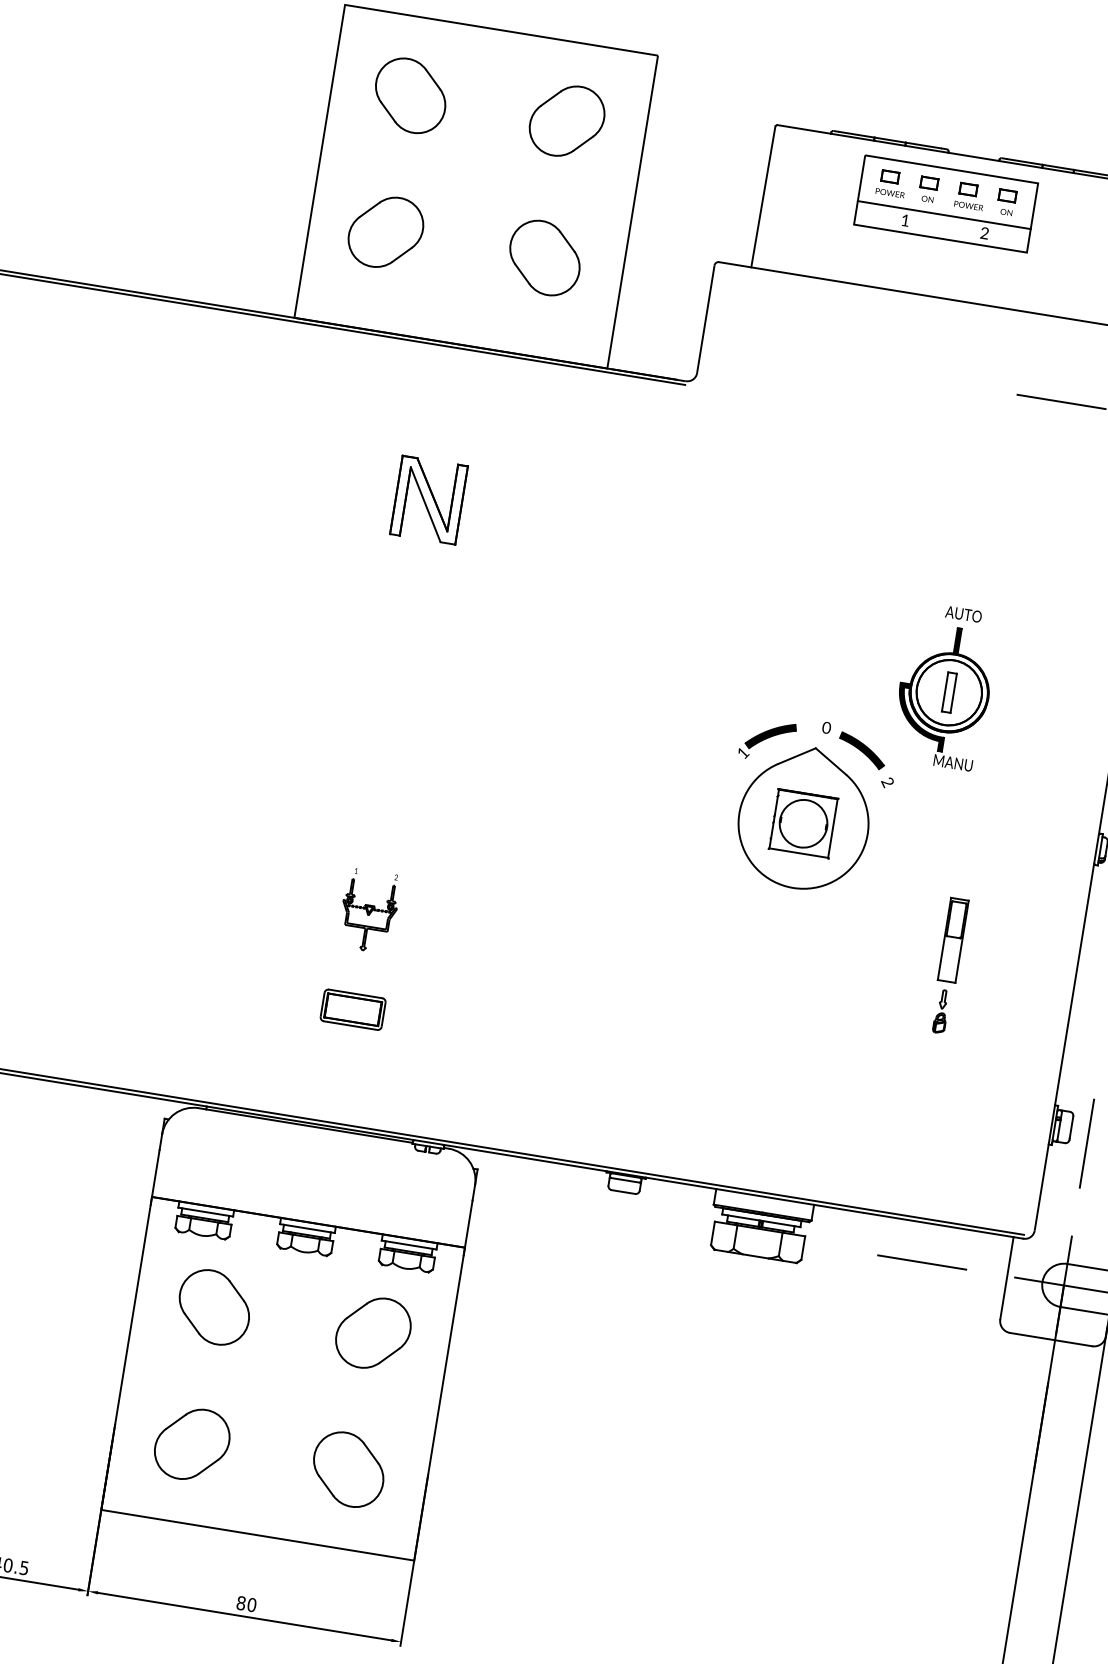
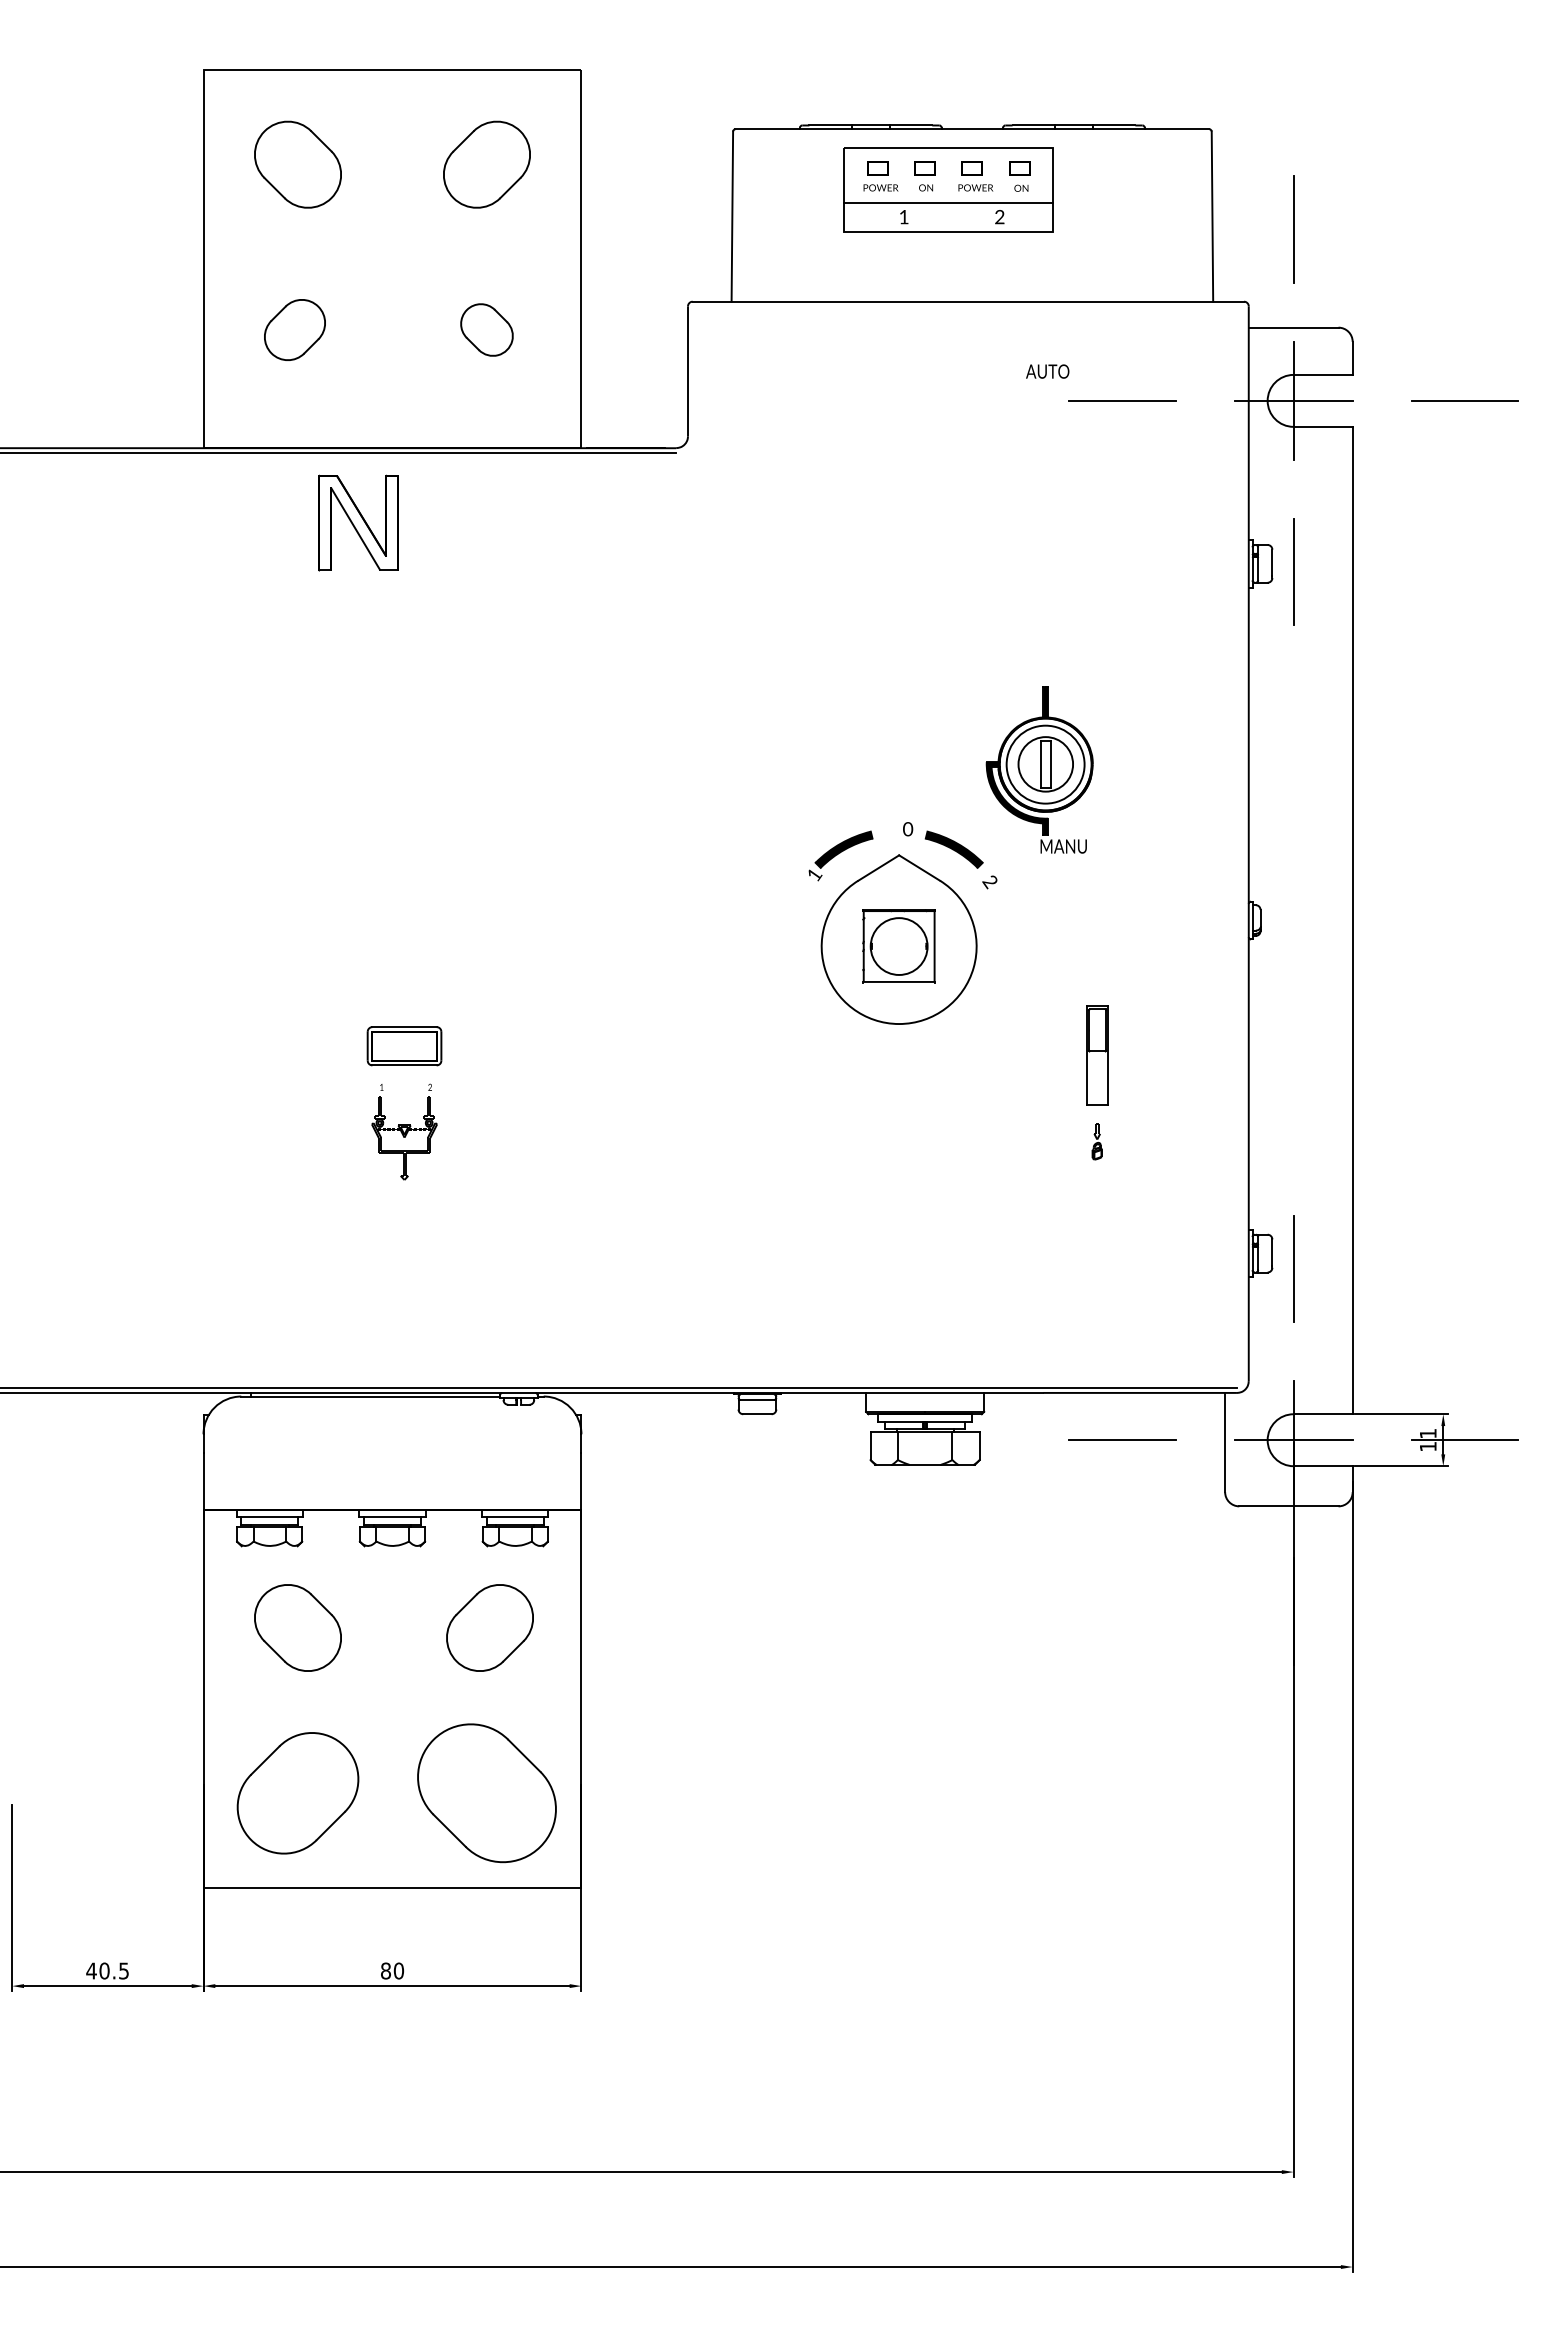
part: (385, 231) -> (294, 329), size x0.7
part: (544, 257) -> (486, 329), size x0.6
part: (428, 499) -> (358, 522), moved
text: (963, 614) -> (1047, 371), moved
circle: (949, 692) -> (1045, 764), size x0.7
part: (353, 1009) -> (404, 1046), moved
part: (940, 1011) -> (1096, 1141), size x0.7
part: (191, 1444) -> (297, 1793), size x1.4
part: (348, 1469) -> (486, 1793), size x1.6

